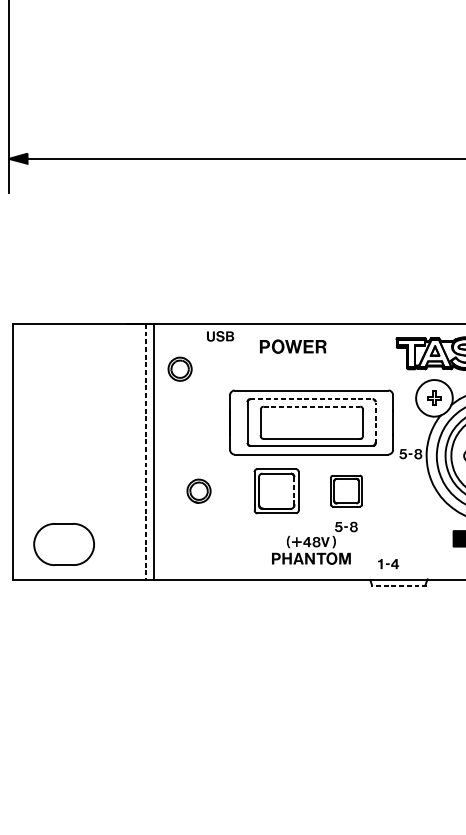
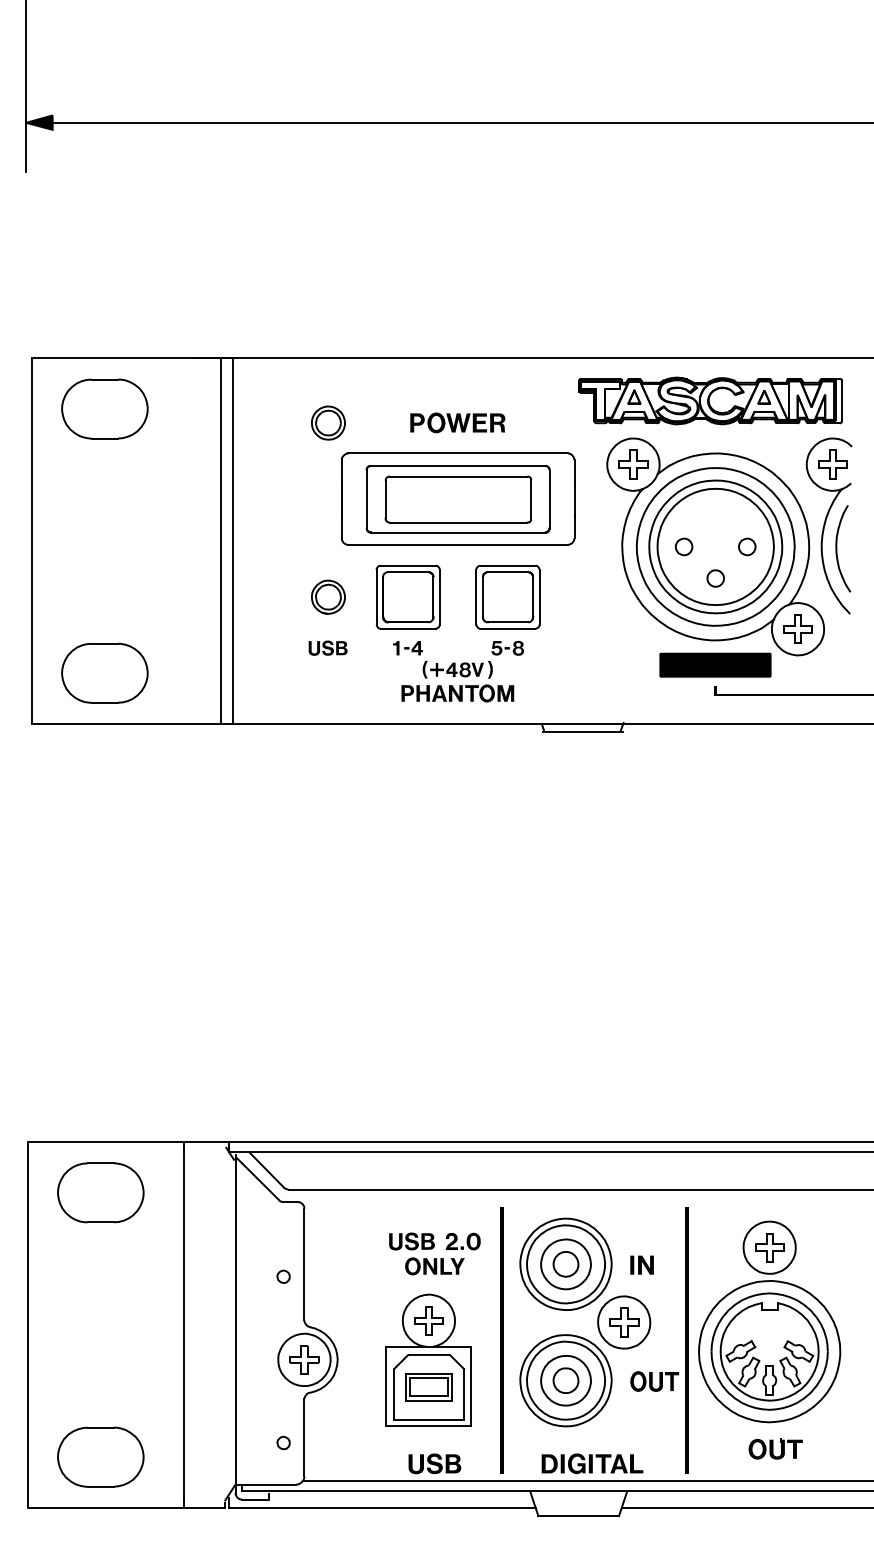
part: (220, 335) -> (327, 647), moved
part: (292, 346) -> (457, 422), moved
part: (63, 359) -> (104, 408), added
part: (180, 368) -> (328, 422), moved
line: (311, 398) -> (458, 465), dashed -> solid
part: (434, 398) -> (633, 464), size x1.43
line: (311, 406) -> (458, 476), dashed -> solid
line: (375, 422) -> (549, 499), dashed -> solid
line: (145, 452) -> (221, 541), dashed -> solid
part: (410, 453) -> (599, 543), removed
part: (199, 490) -> (328, 596), moved
line: (294, 490) -> (433, 596), dashed -> solid
part: (346, 490) -> (507, 596), size x1.43
part: (388, 564) -> (407, 648), moved
line: (398, 586) -> (582, 732), dashed -> solid

